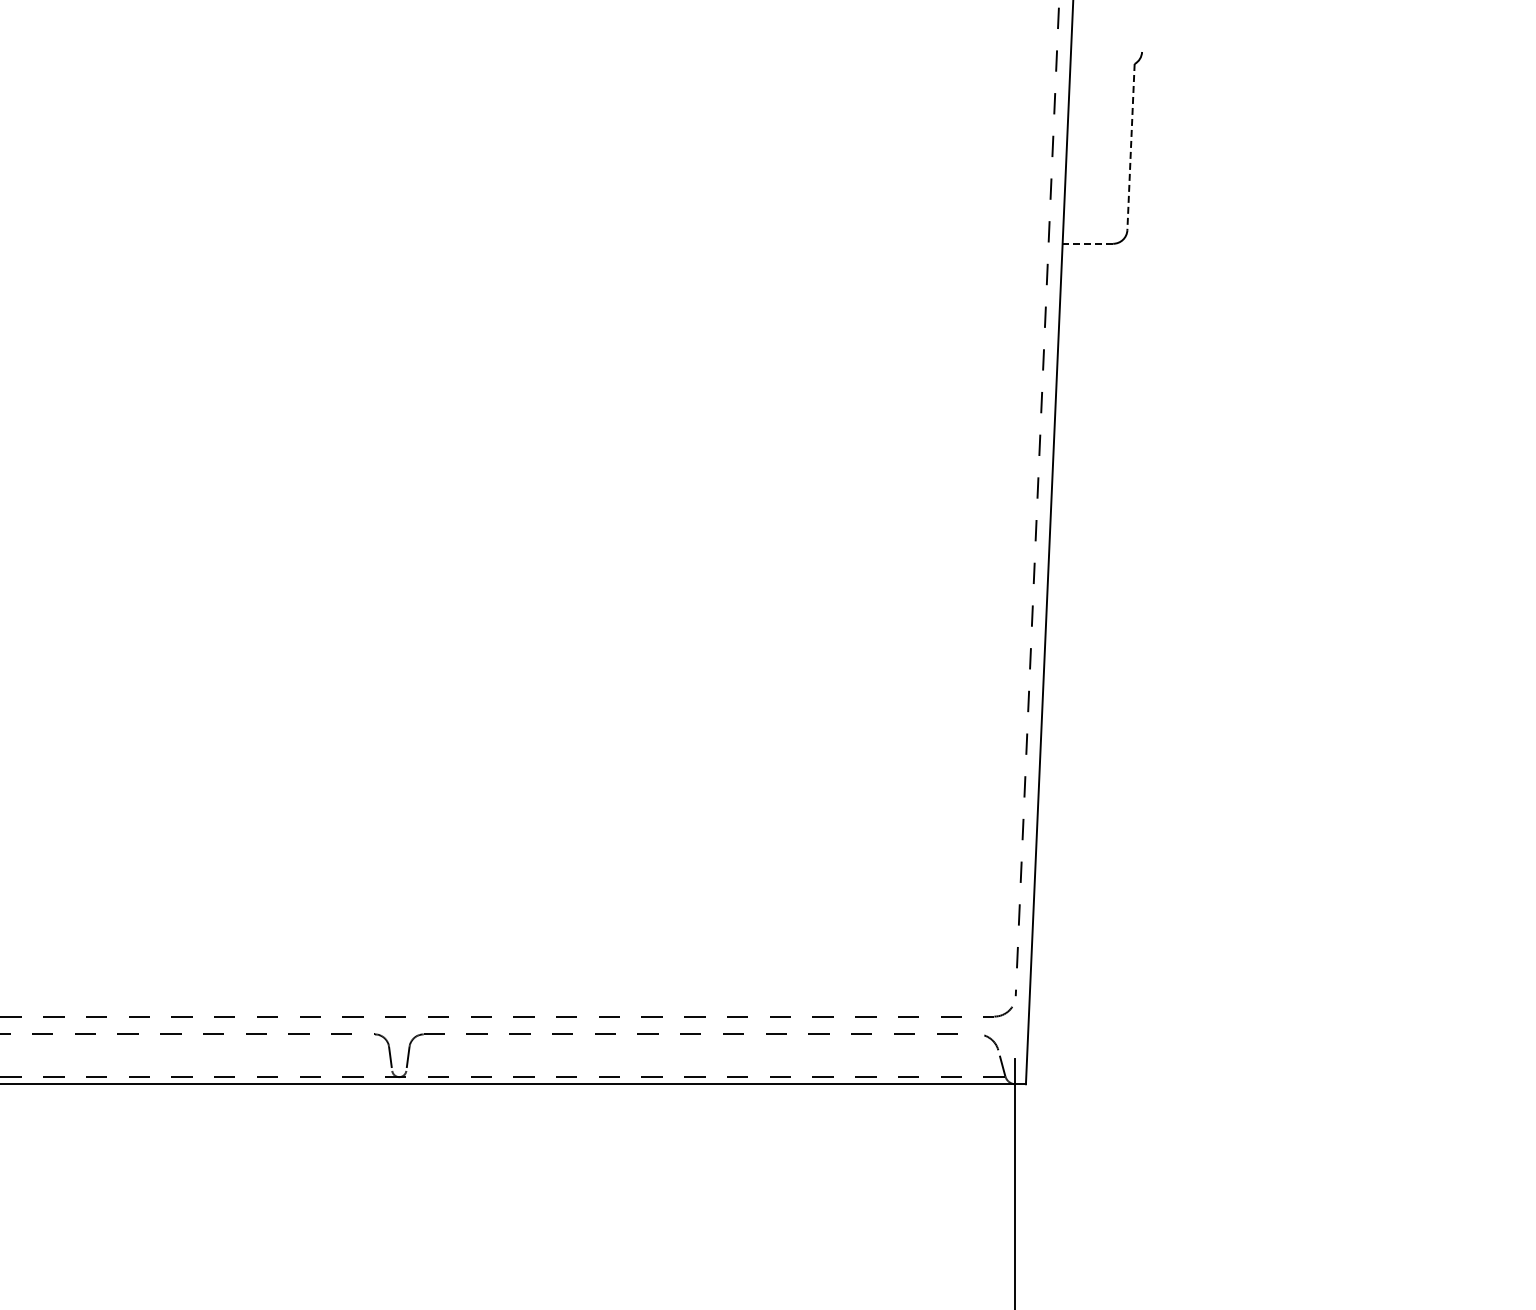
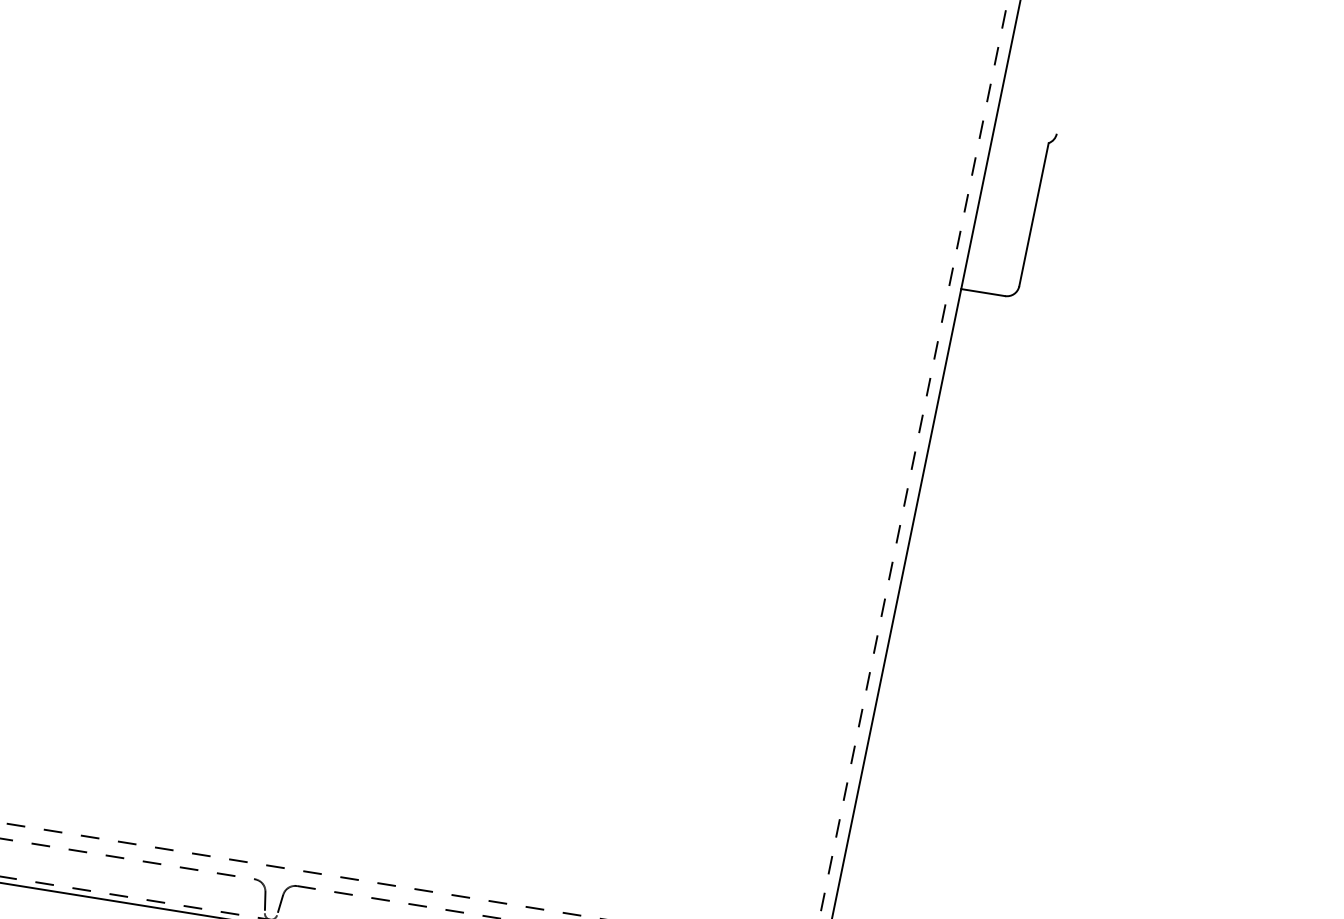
line: (1131, 147) -> (1034, 215), dashed -> solid
line: (1087, 243) -> (982, 292), dashed -> solid

